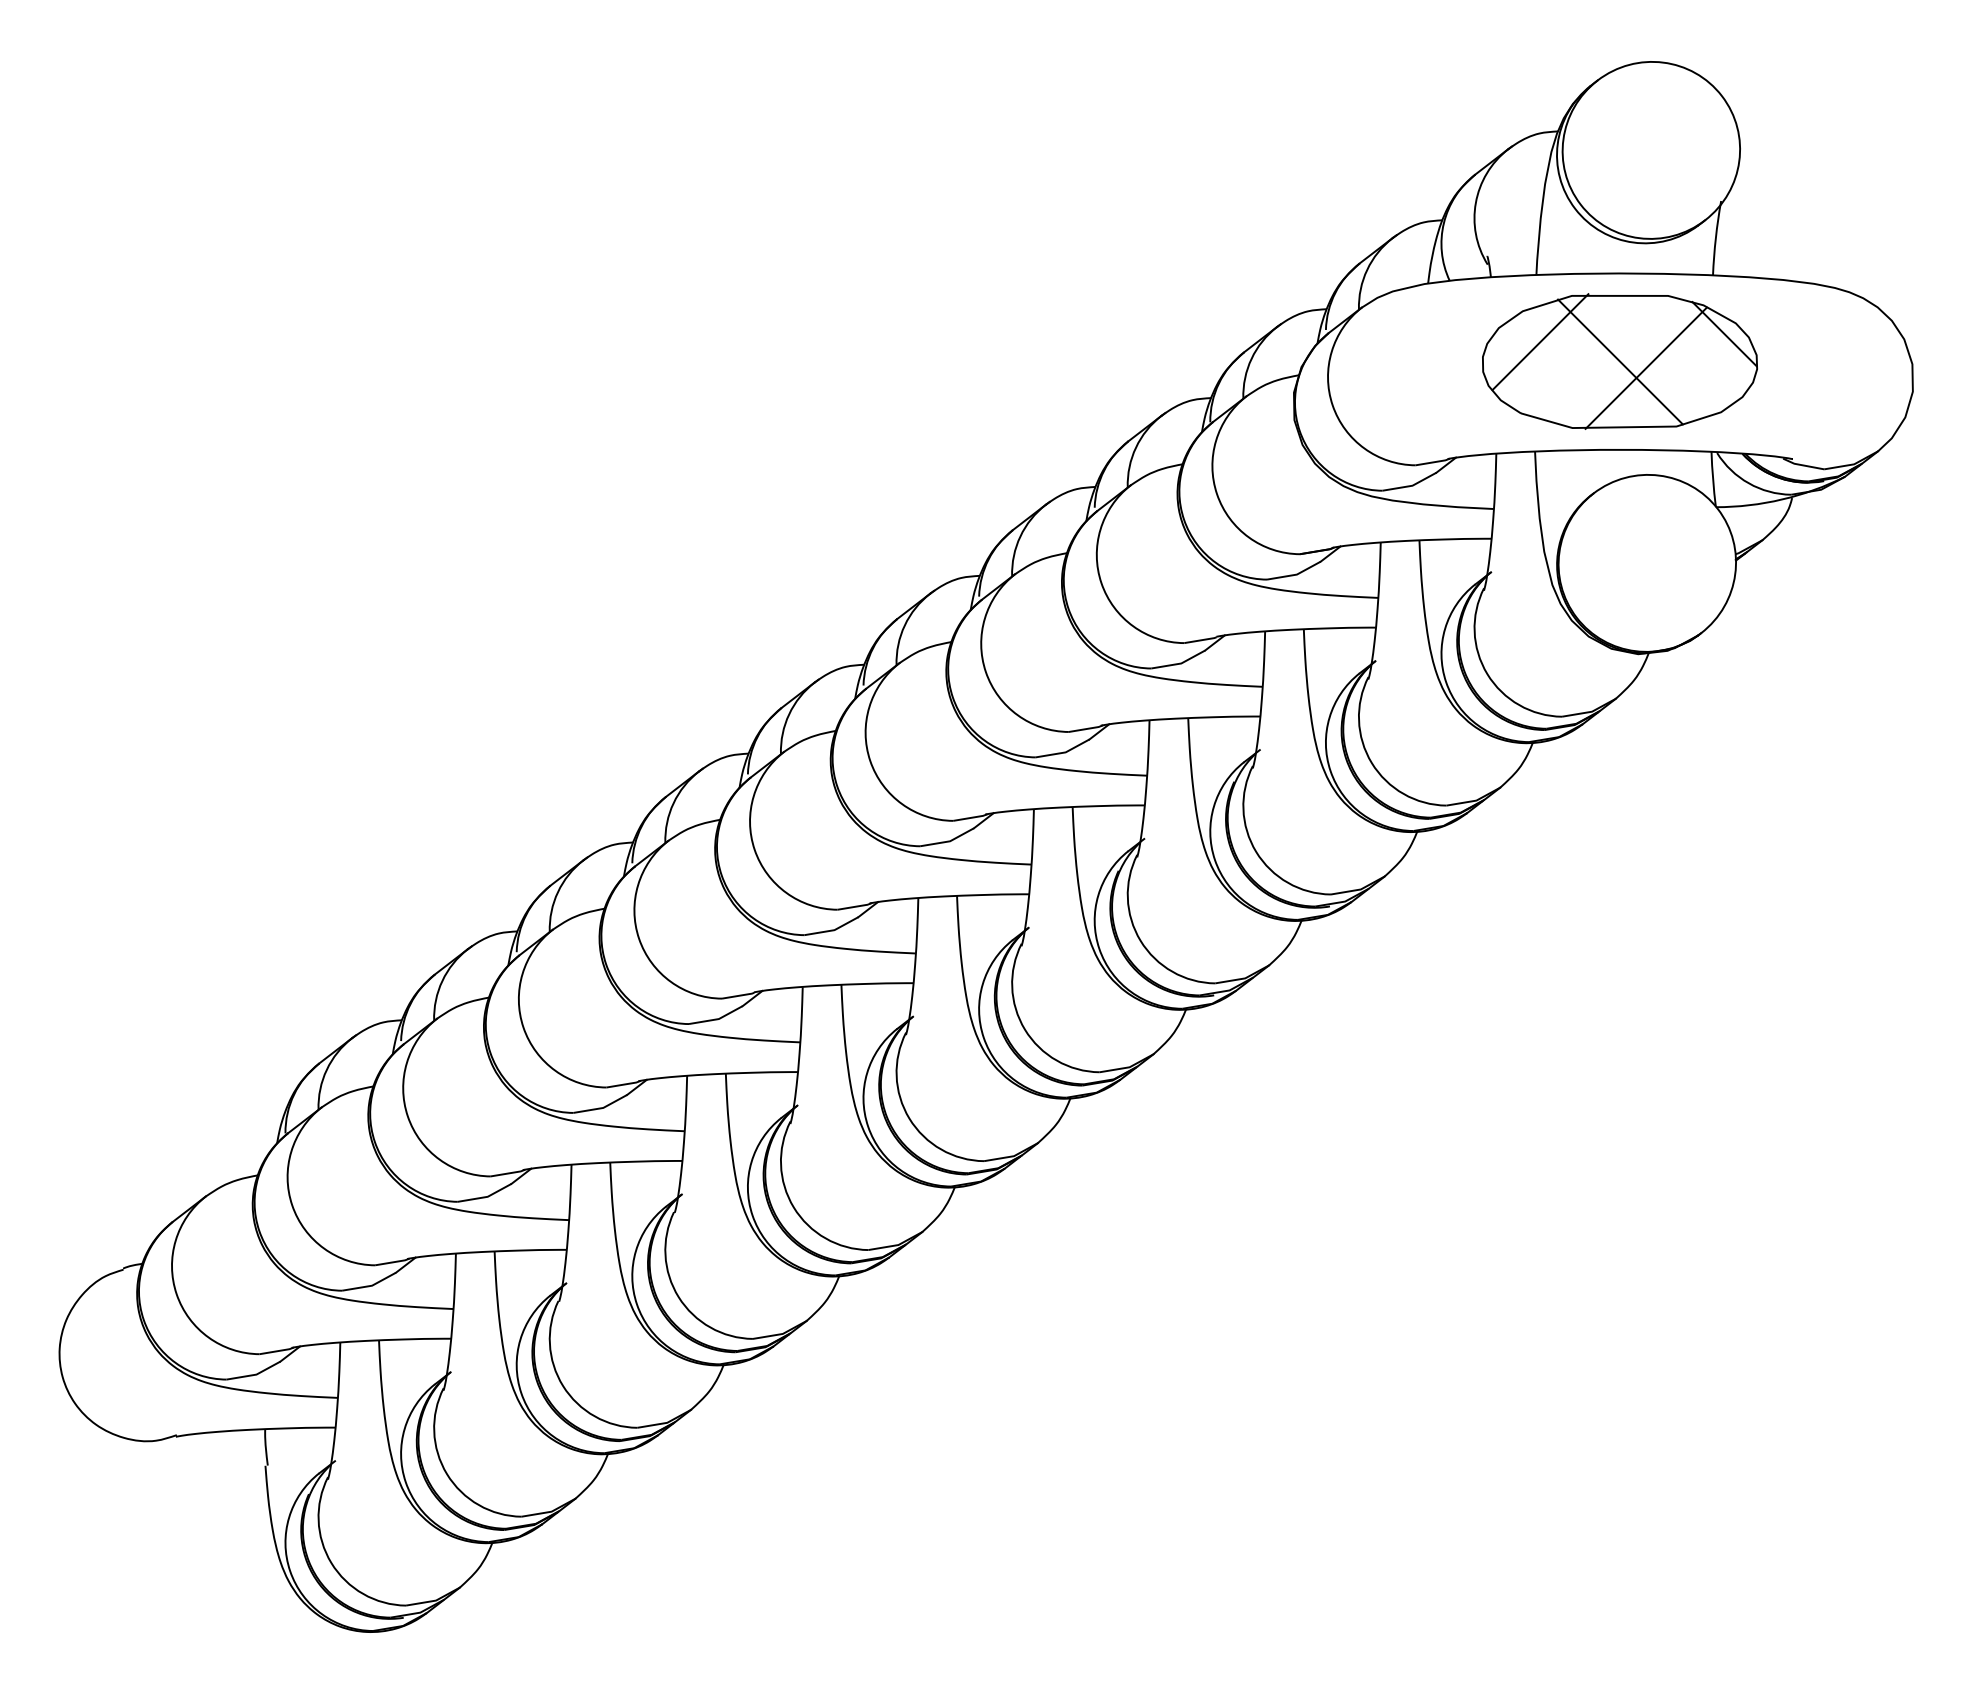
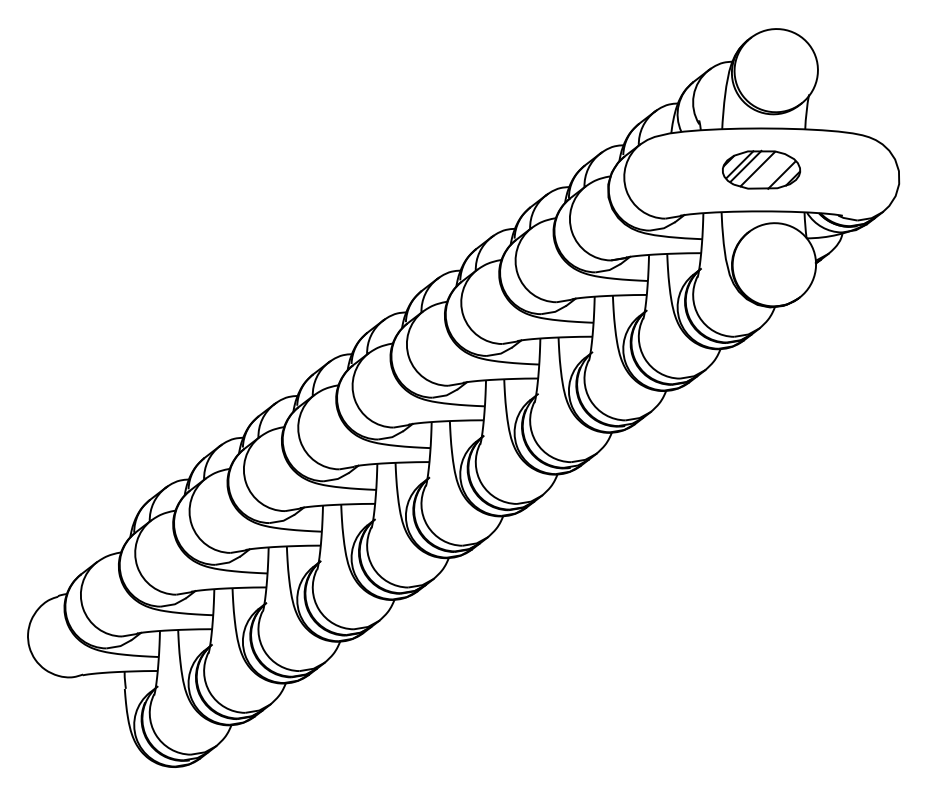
part: (1619, 360) -> (761, 169), size x0.6

